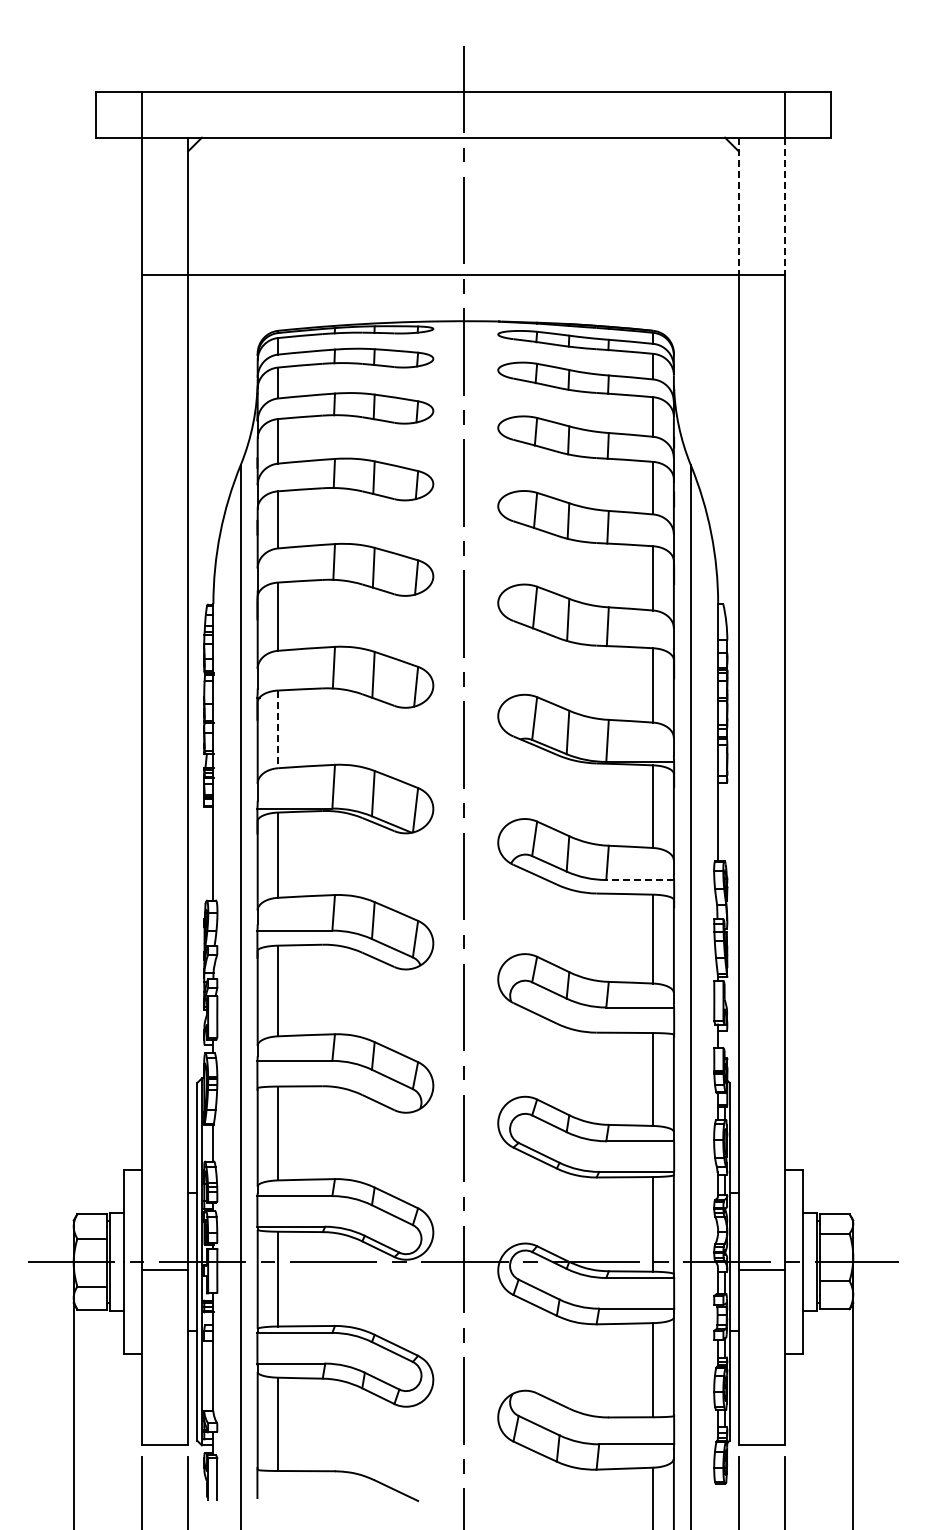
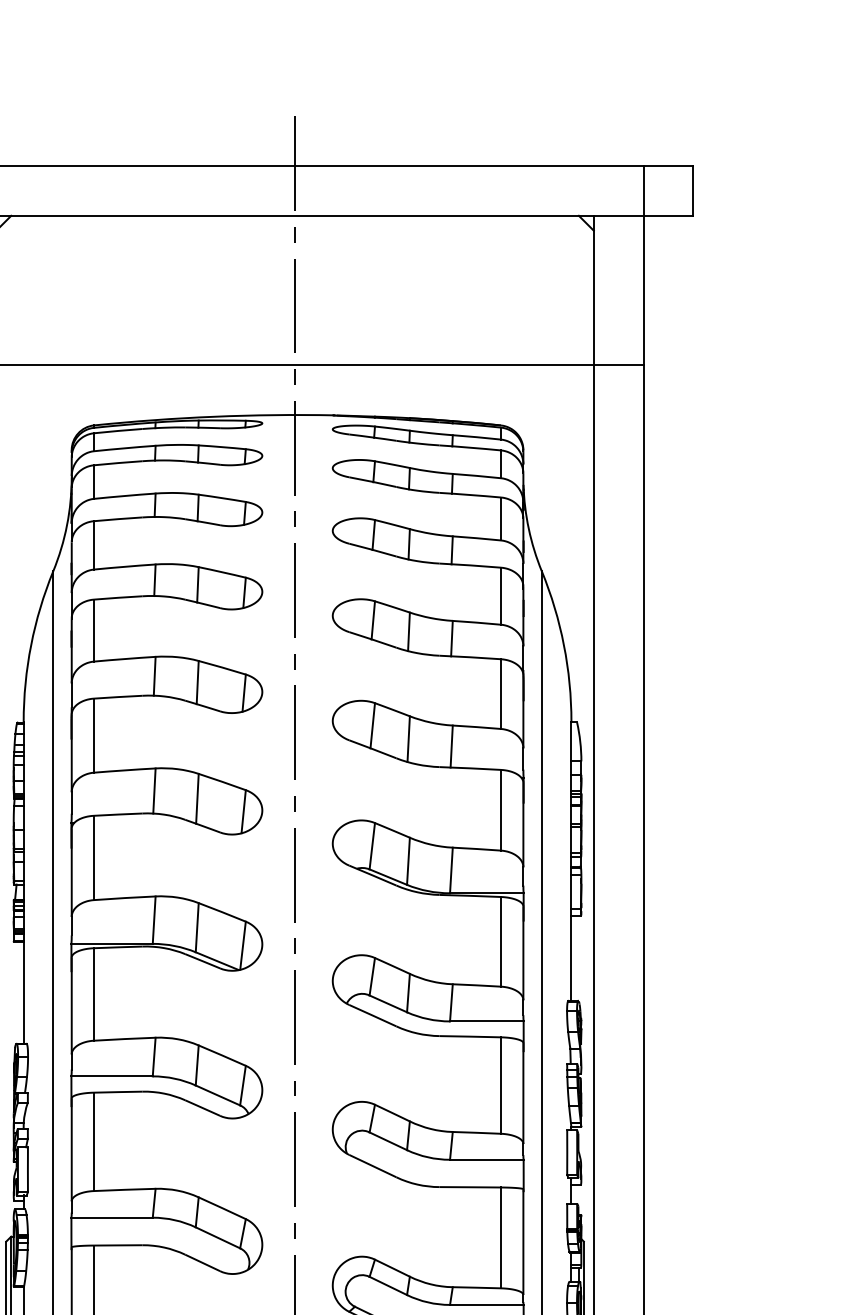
line: (738, 206) -> (593, 290), dashed -> solid
line: (784, 206) -> (643, 290), dashed -> solid
line: (278, 729) -> (94, 858), dashed -> solid
line: (640, 880) -> (487, 1021), dashed -> solid

